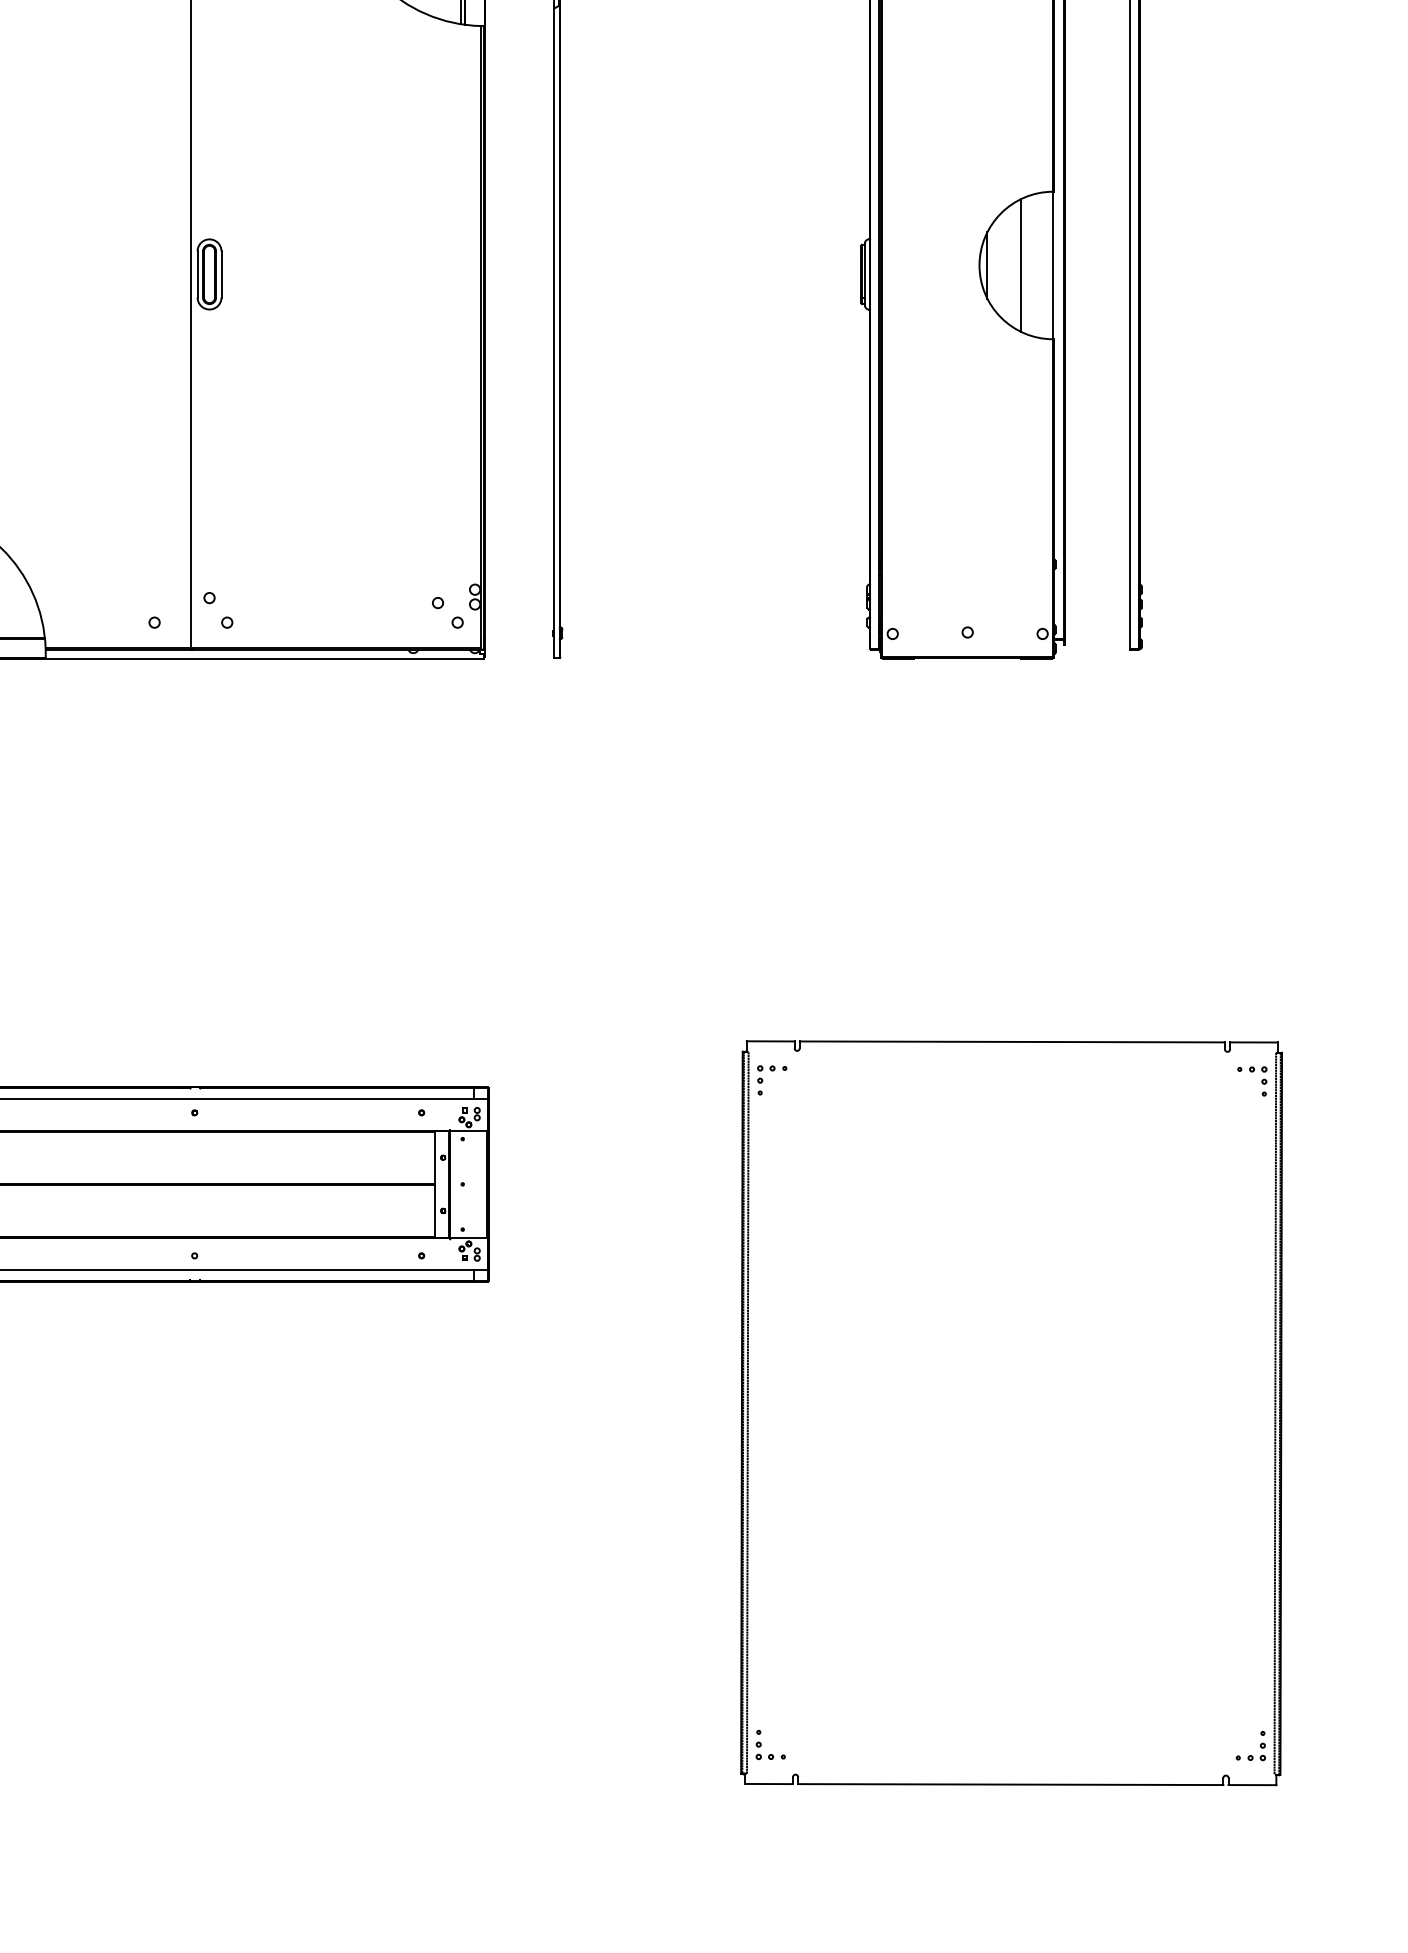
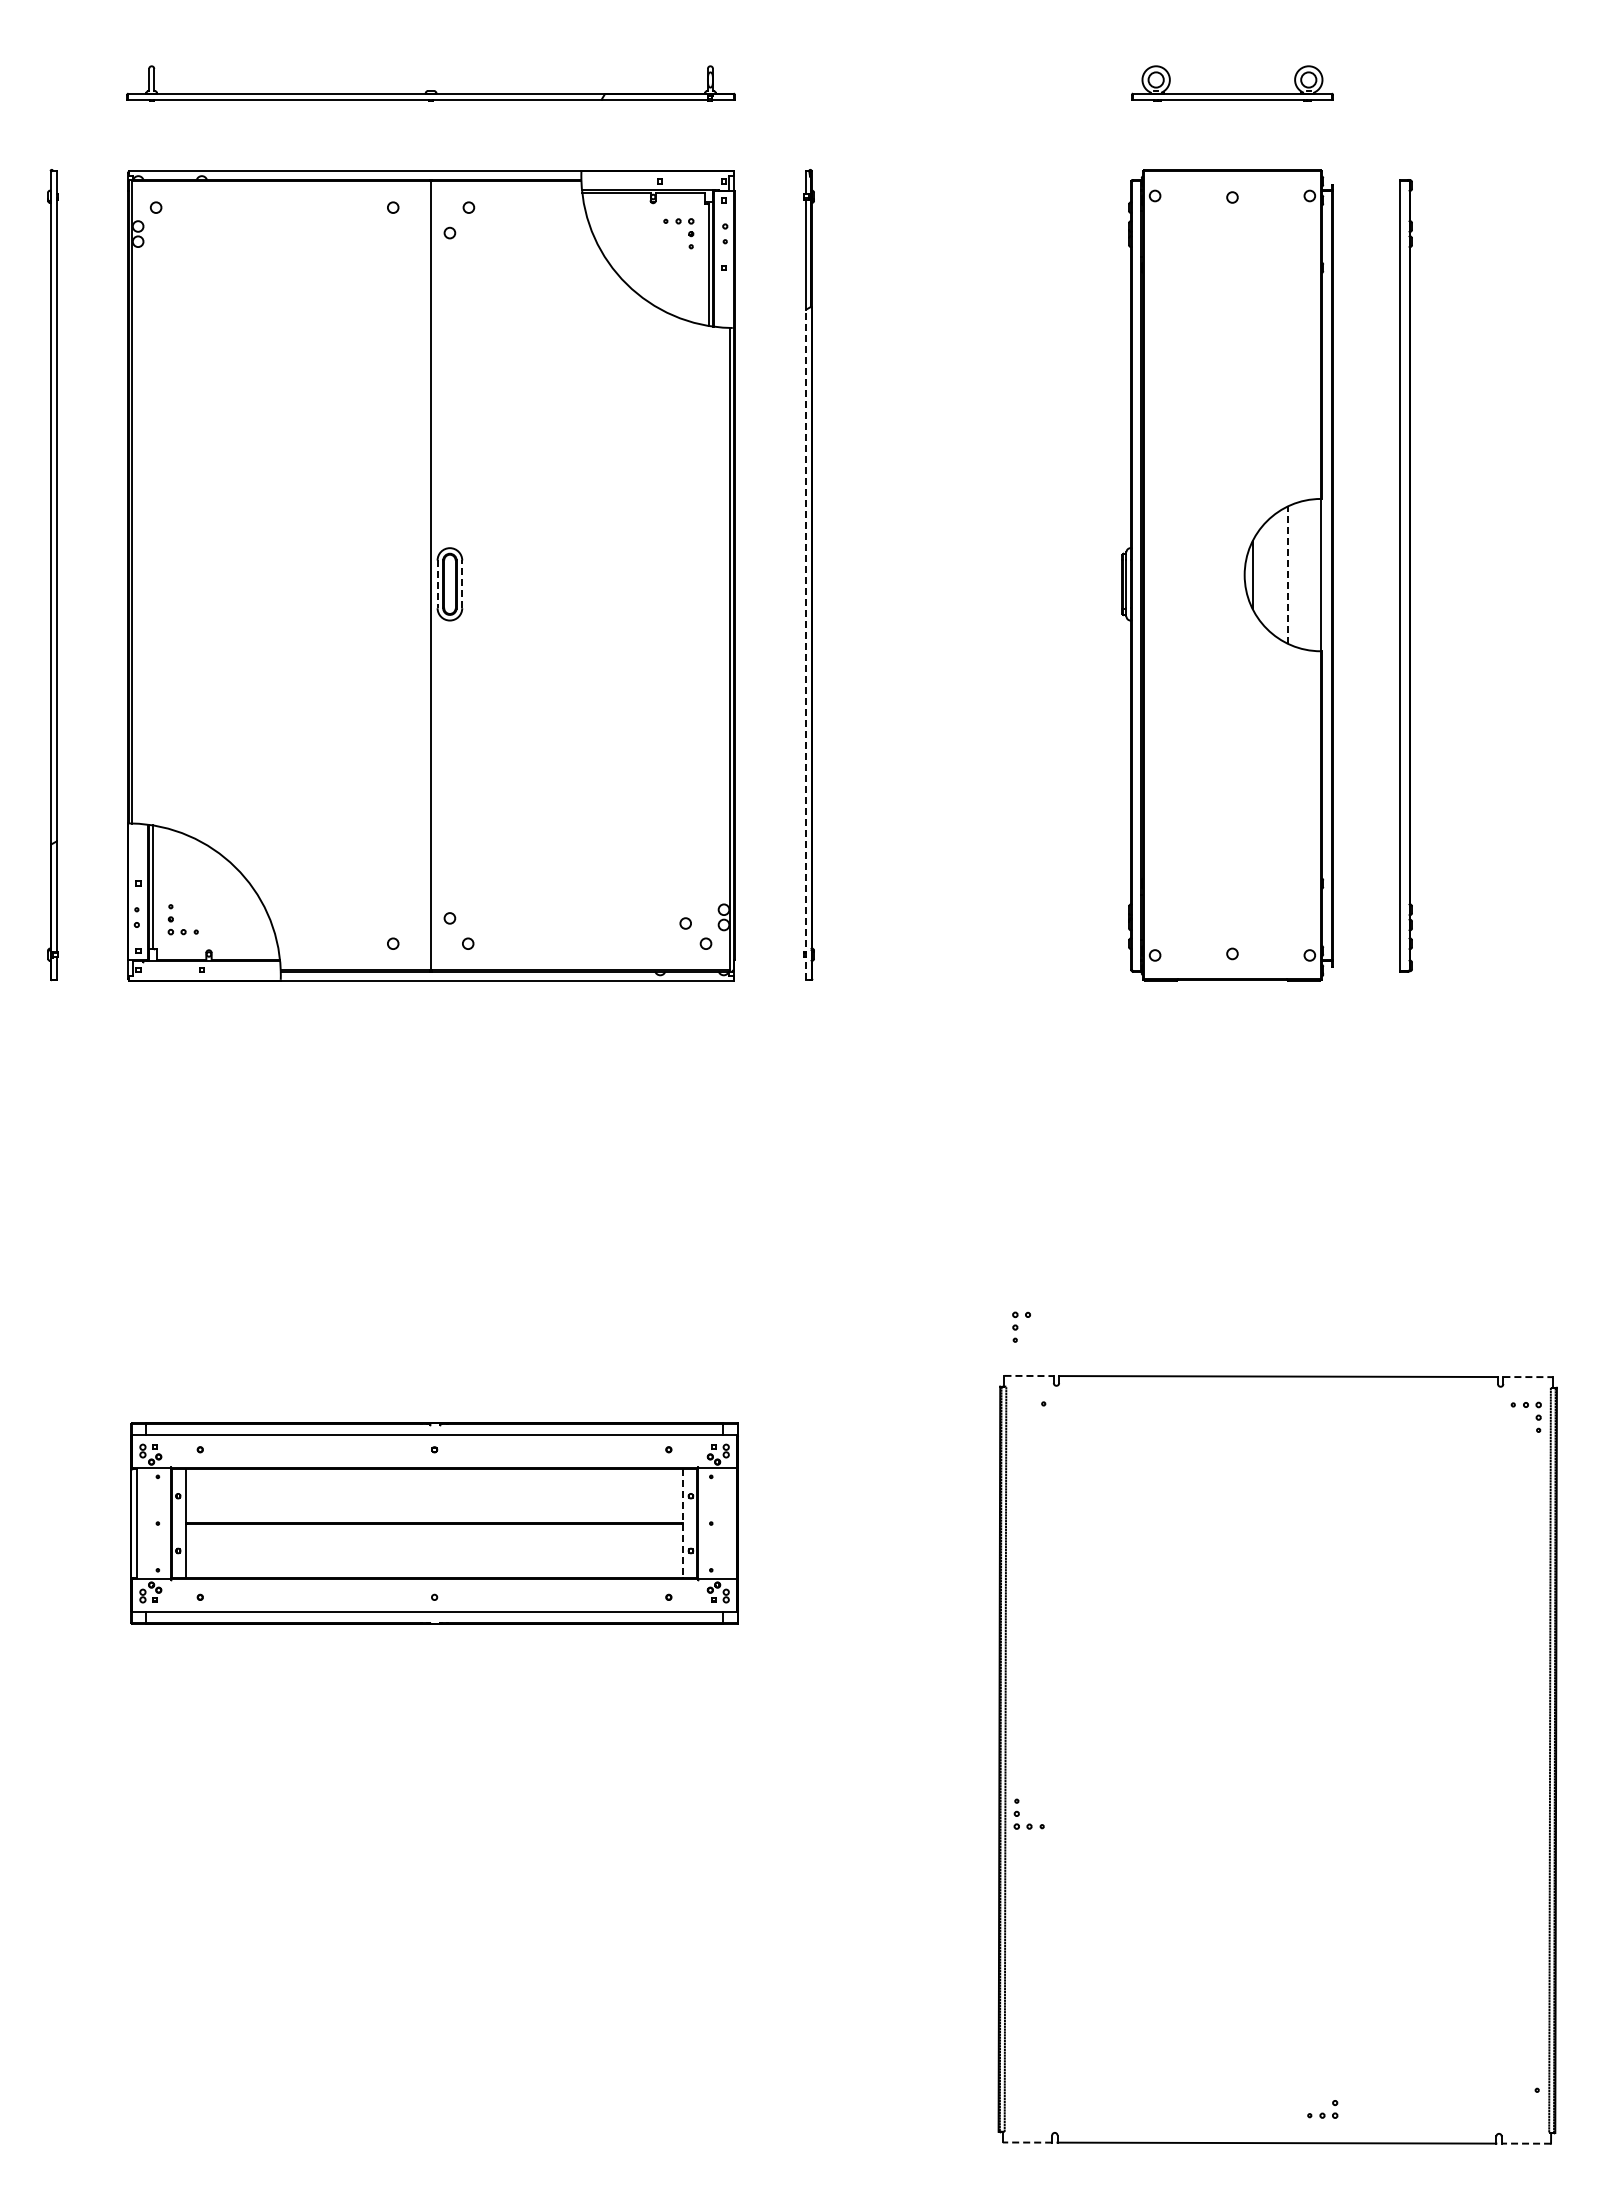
line: (1021, 265) -> (1287, 575), solid -> dashed
line: (197, 274) -> (437, 584), solid -> dashed
line: (221, 274) -> (462, 584), solid -> dashed
line: (554, 332) -> (805, 644), solid -> dashed
line: (771, 1040) -> (1029, 1375), solid -> dashed
line: (1254, 1042) -> (1528, 1377), solid -> dashed
part: (766, 1079) -> (1021, 1326), moved
line: (434, 1184) -> (682, 1523), solid -> dashed
part: (761, 1744) -> (1019, 1813), moved
part: (1250, 1752) -> (1322, 2109), moved
line: (769, 1783) -> (1027, 2142), solid -> dashed
line: (1252, 1784) -> (1526, 2143), solid -> dashed

